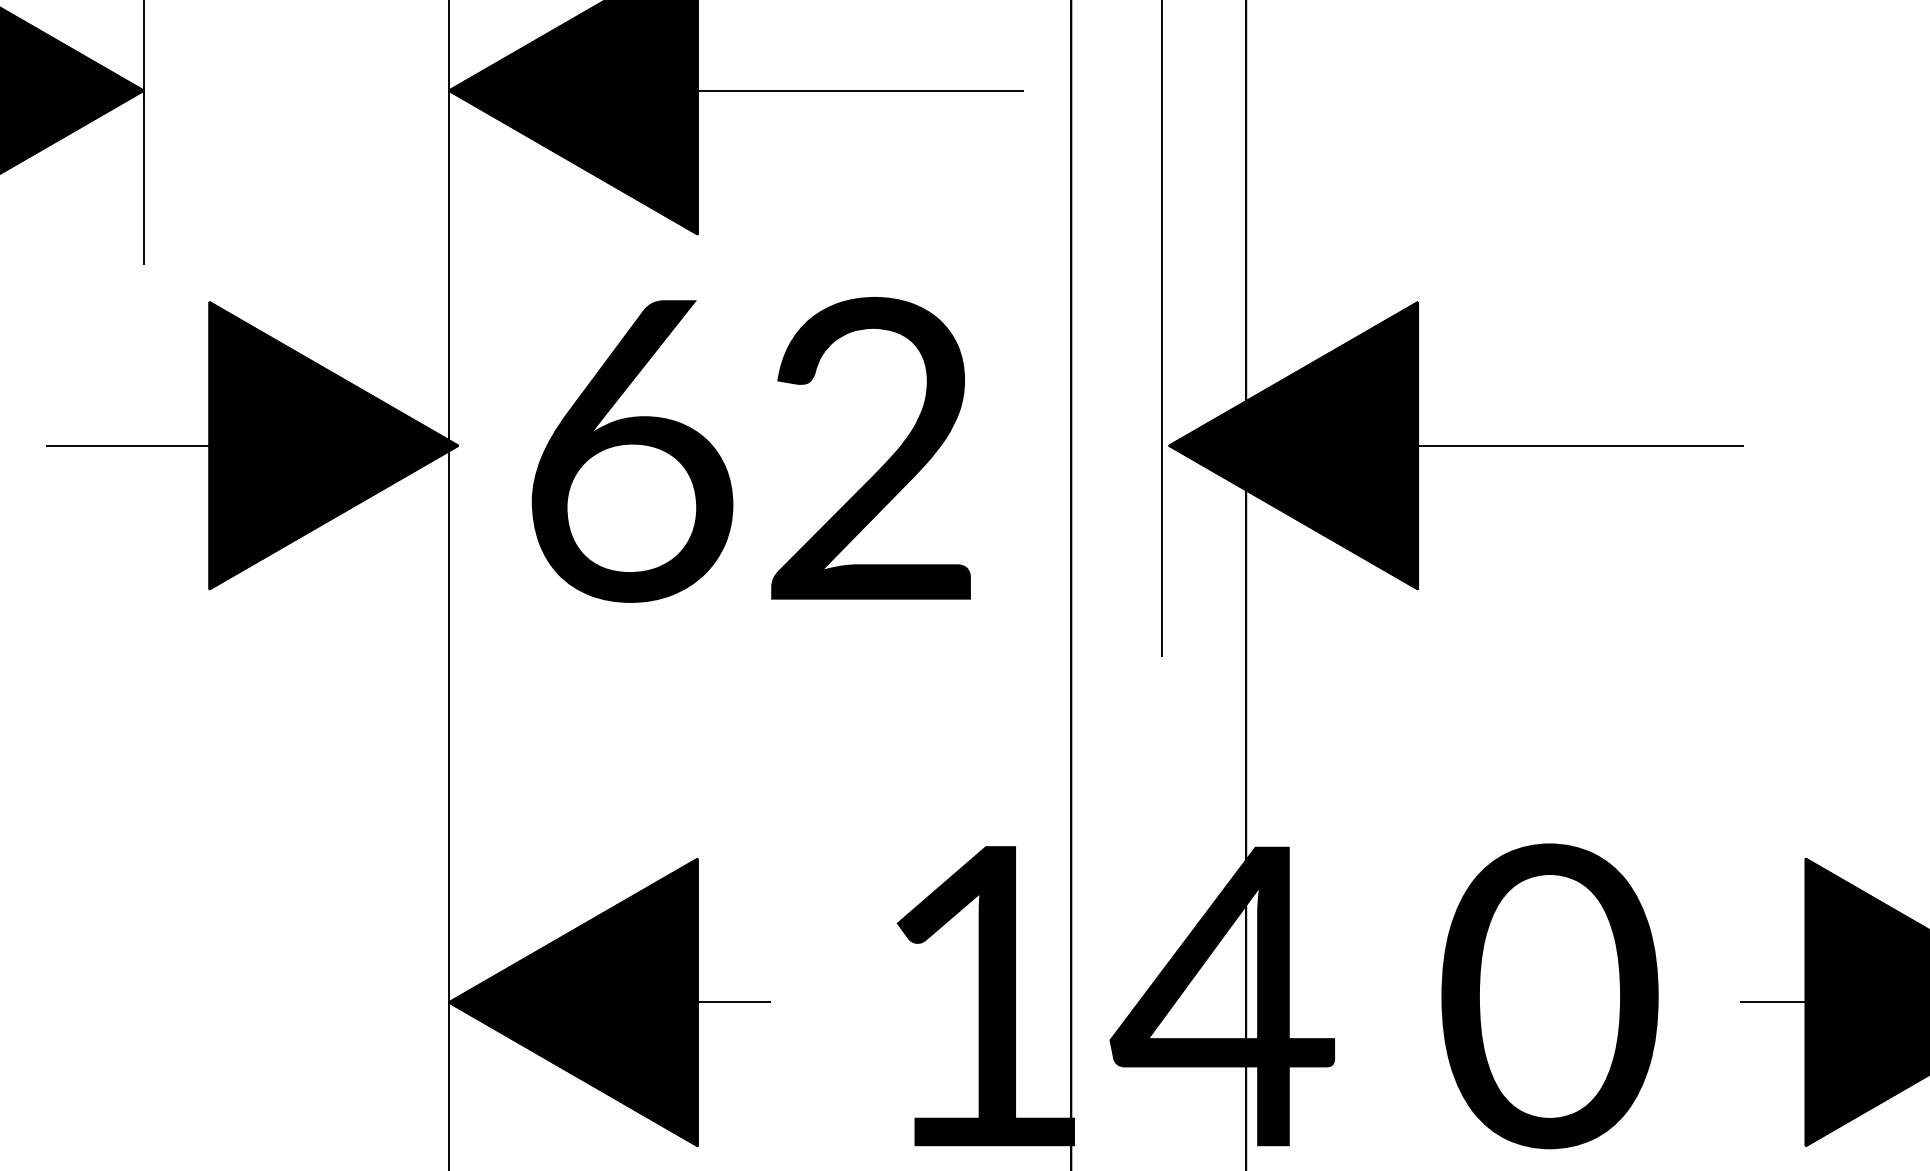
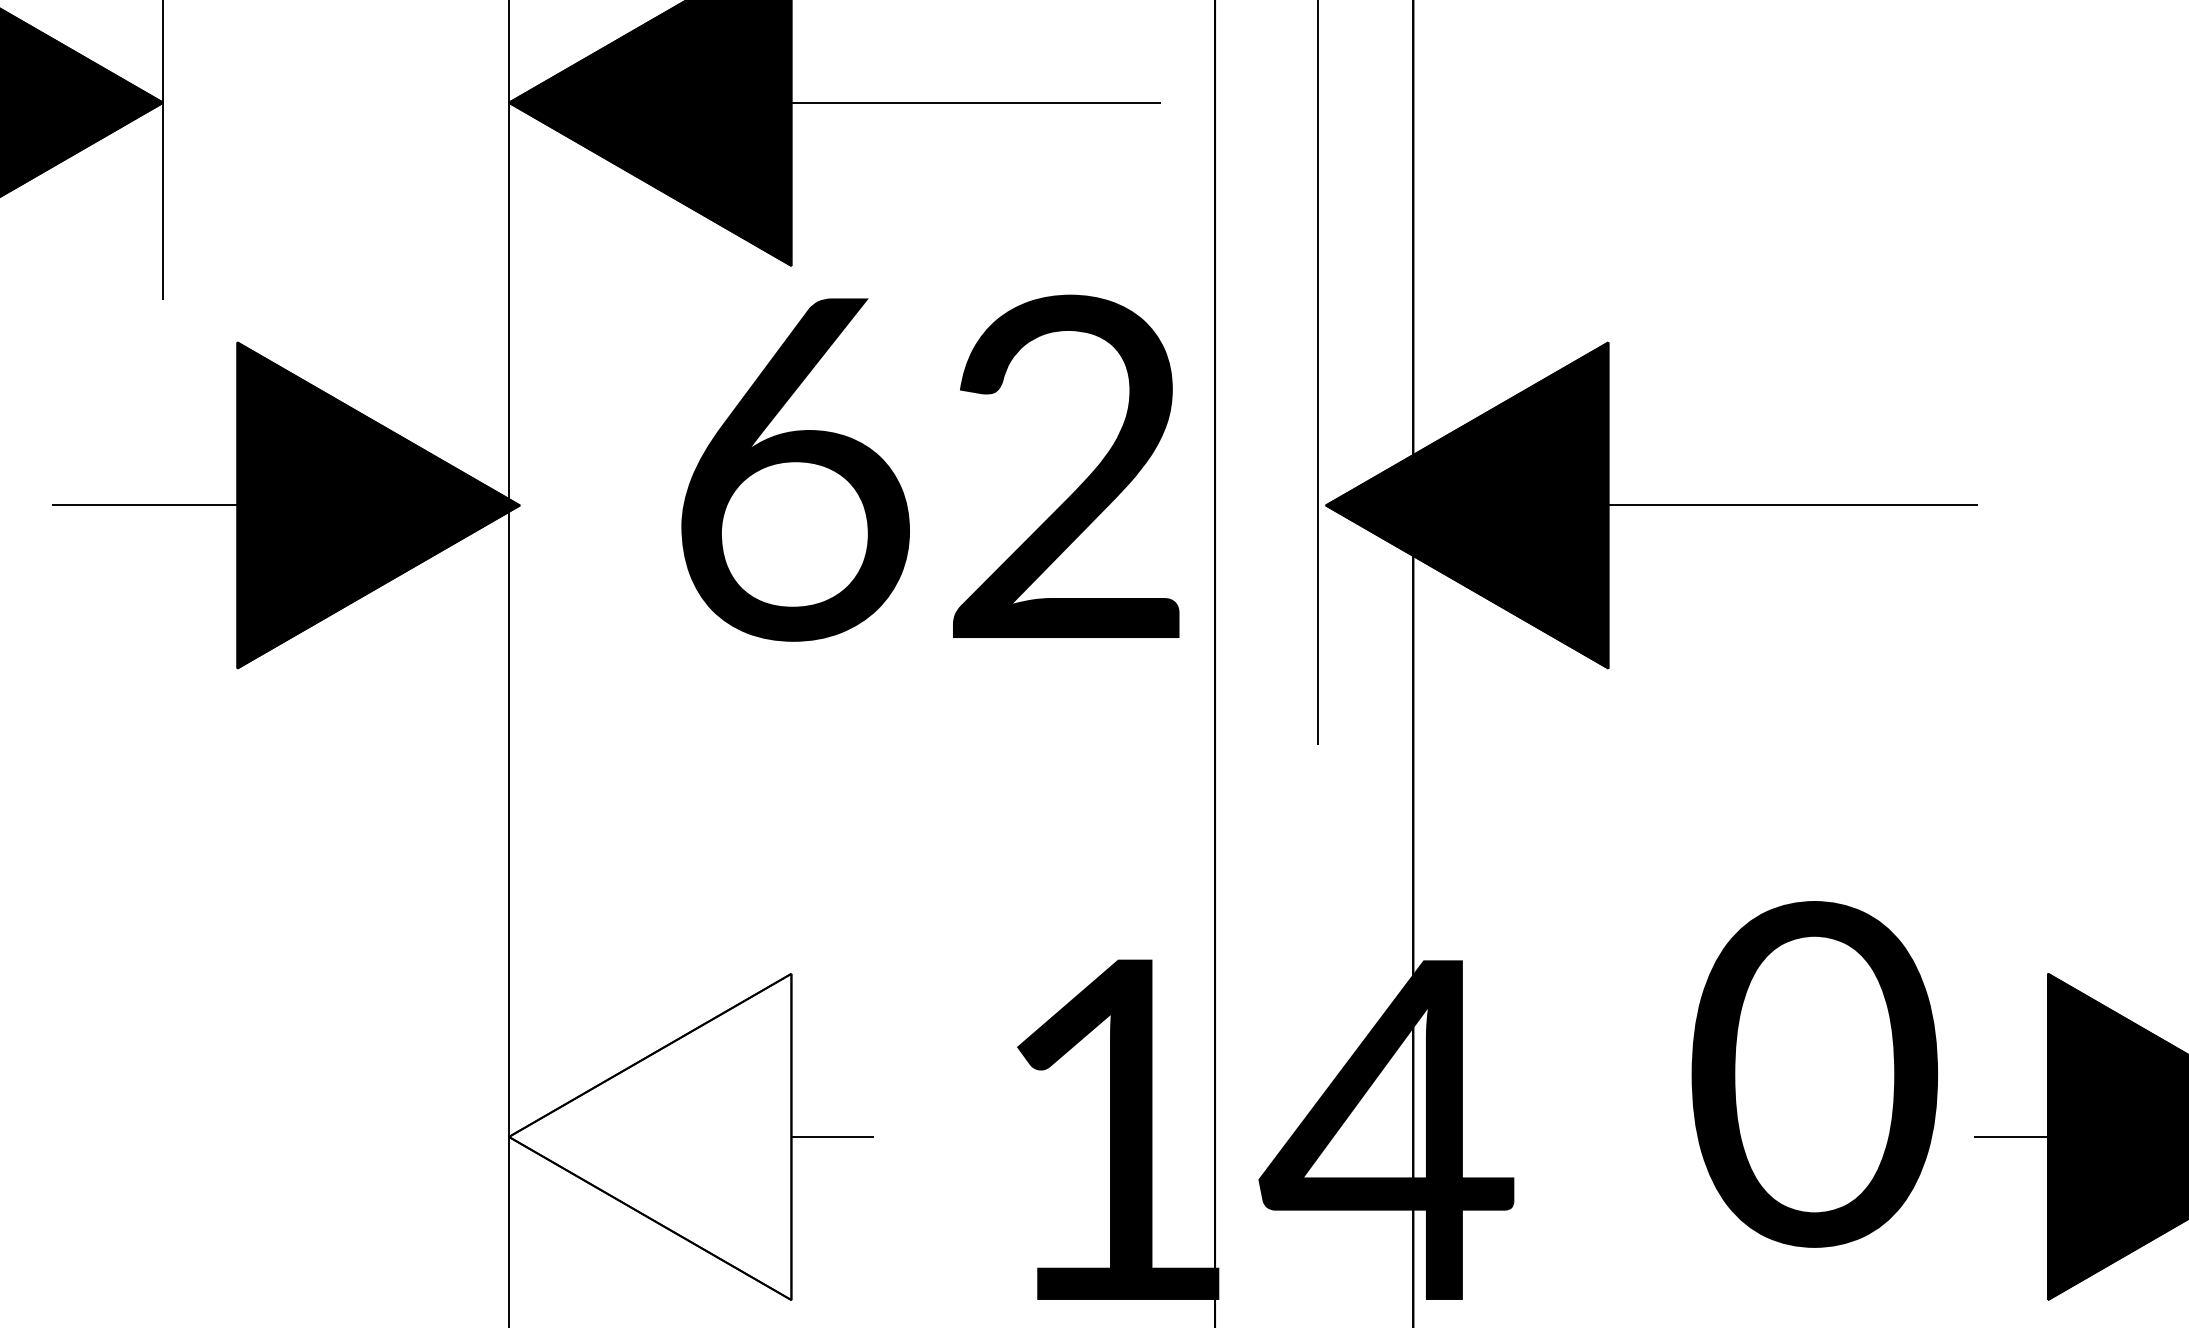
text: (750, 449) -> (929, 467), moved
text: (1549, 996) -> (1814, 1074), moved
fill: (572, 1002) -> (649, 1137), removed

